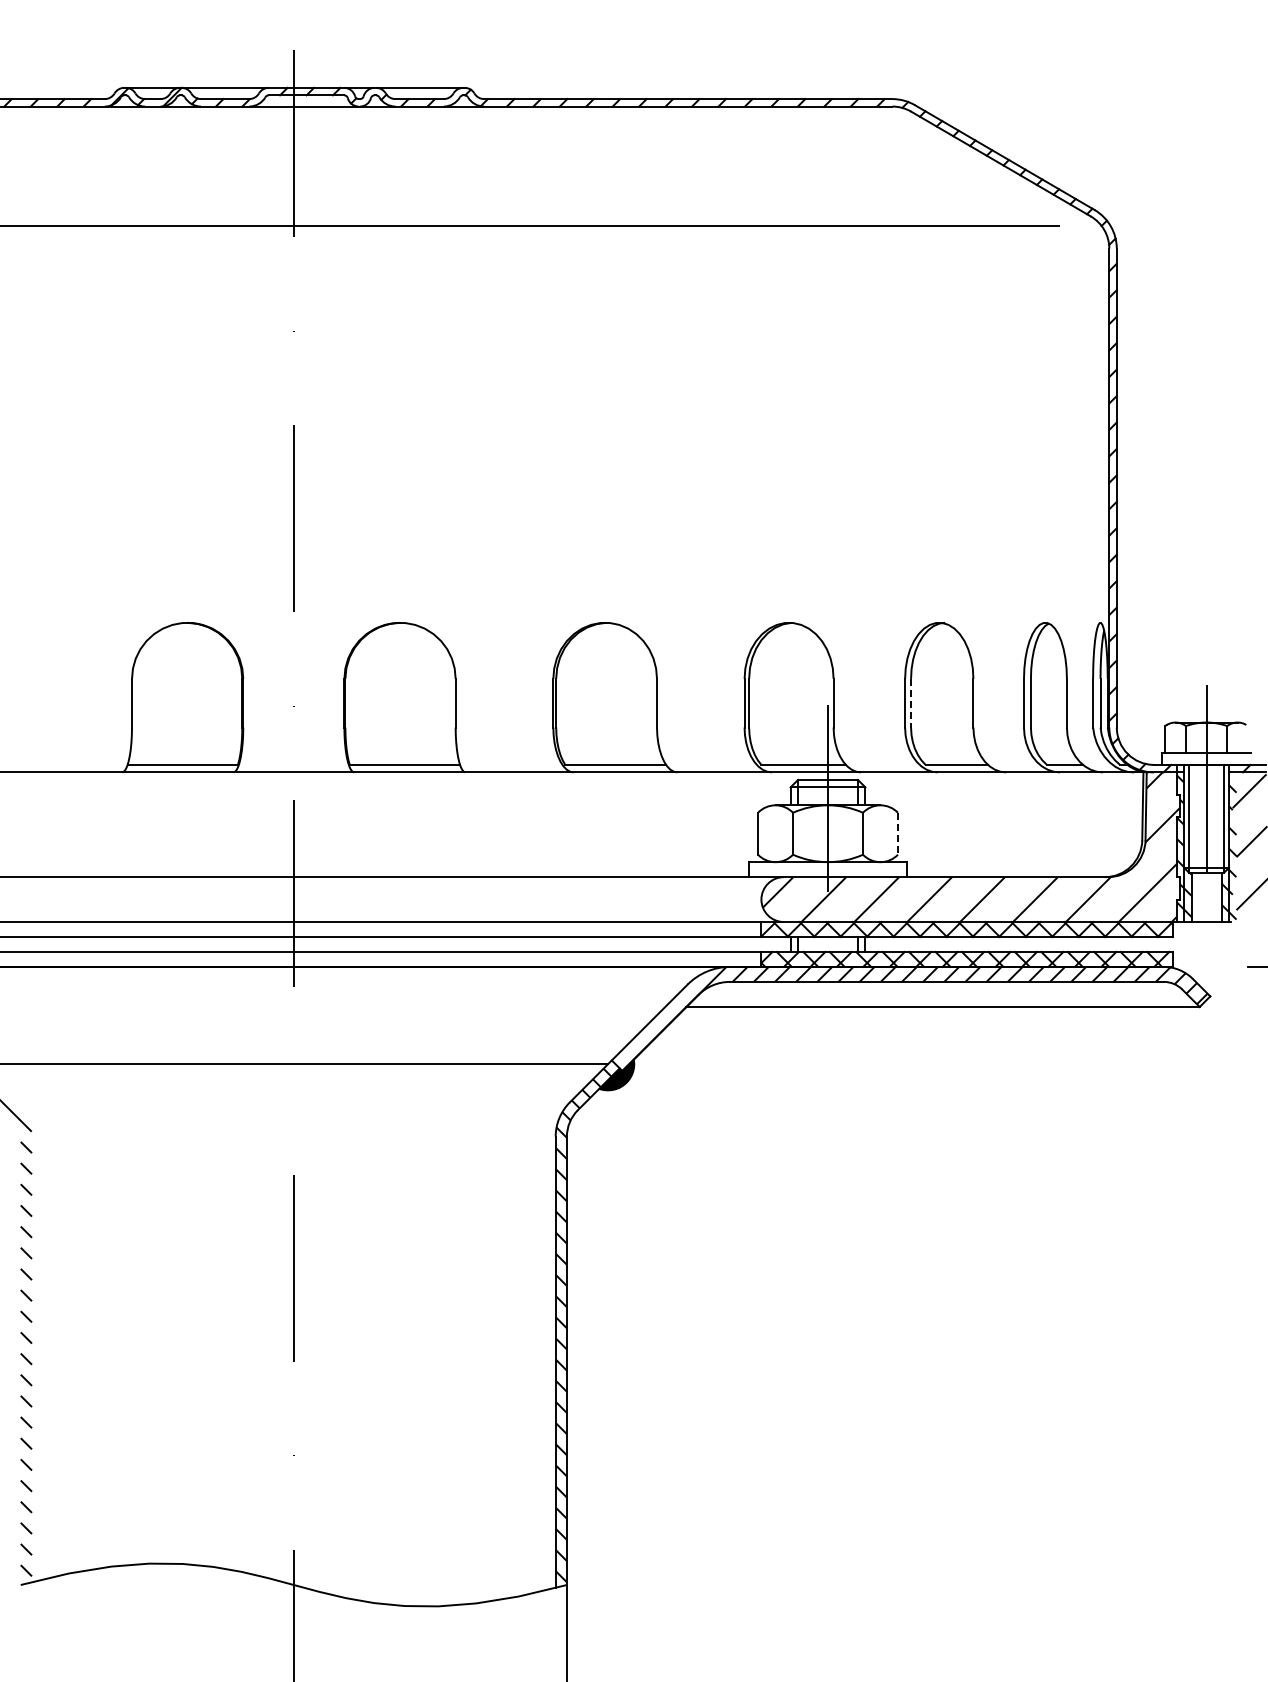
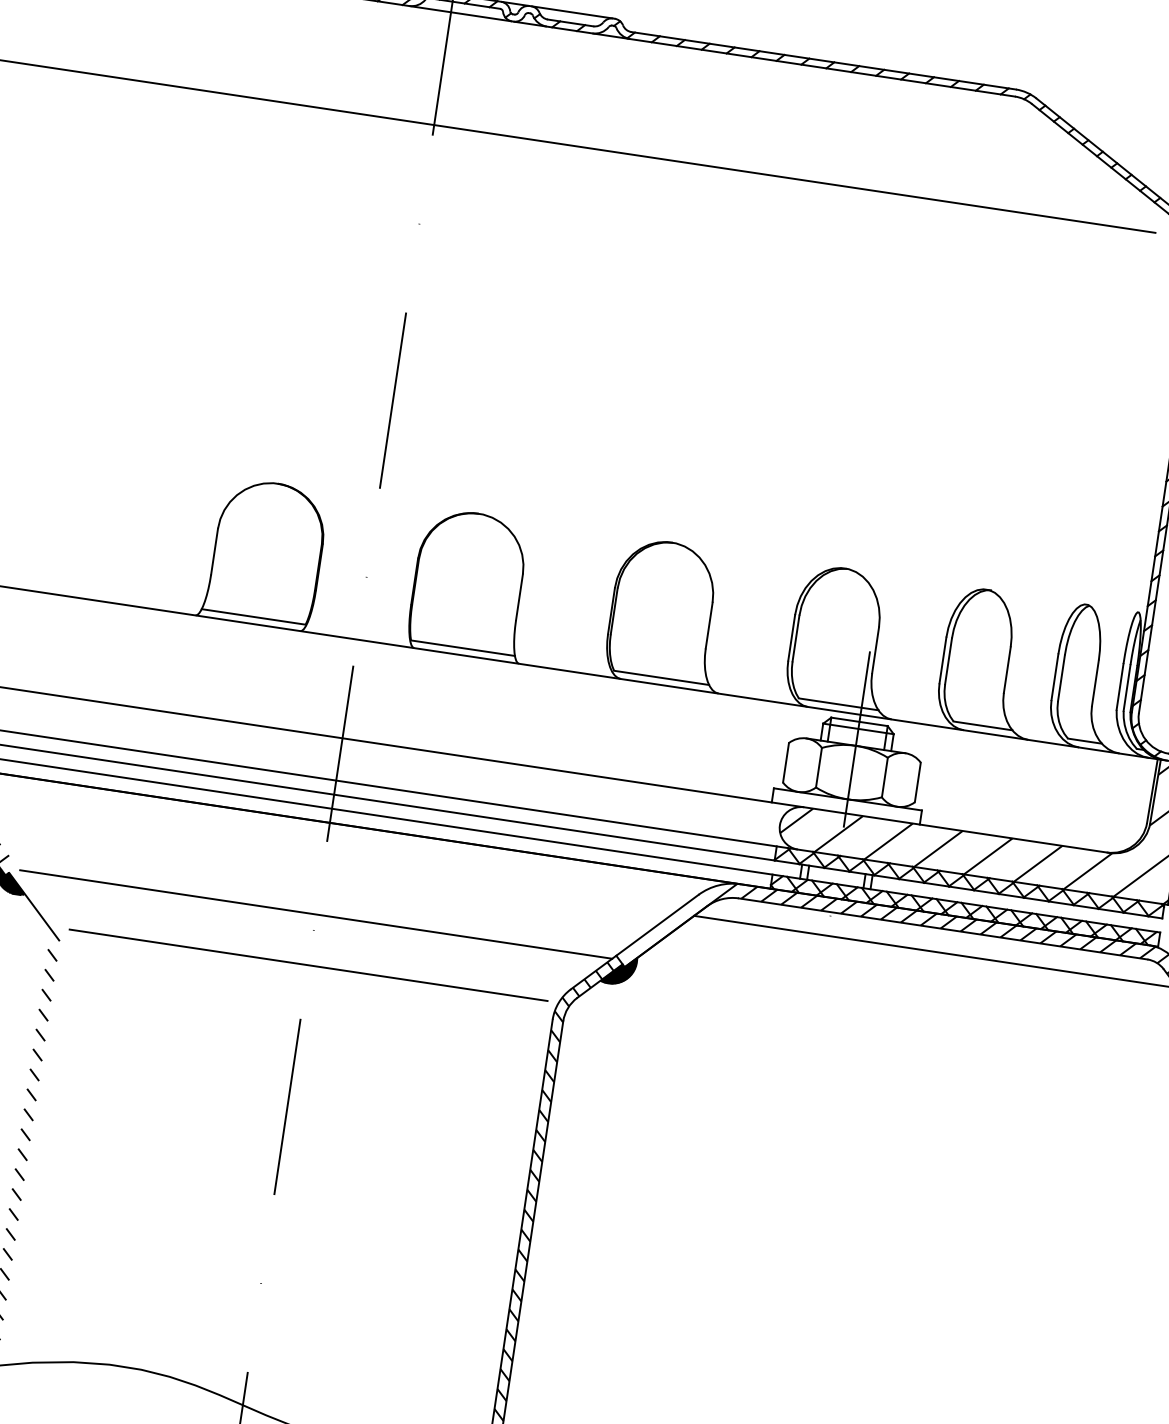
line: (911, 703) -> (948, 661), dashed -> solid
line: (897, 833) -> (917, 782), dashed -> solid
line: (293, 1117) -> (308, 964), added

